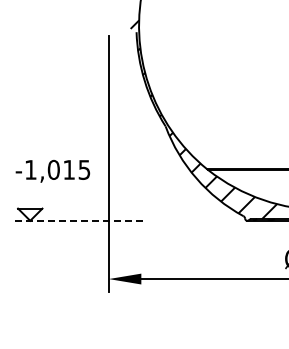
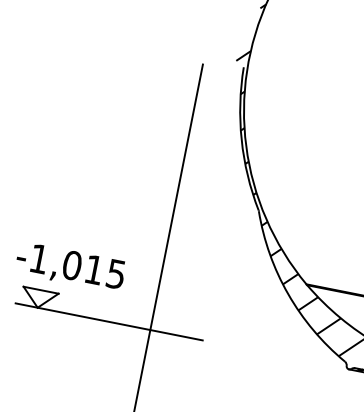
text: (52, 170) -> (70, 265), moved
line: (80, 220) -> (109, 321), dashed -> solid

